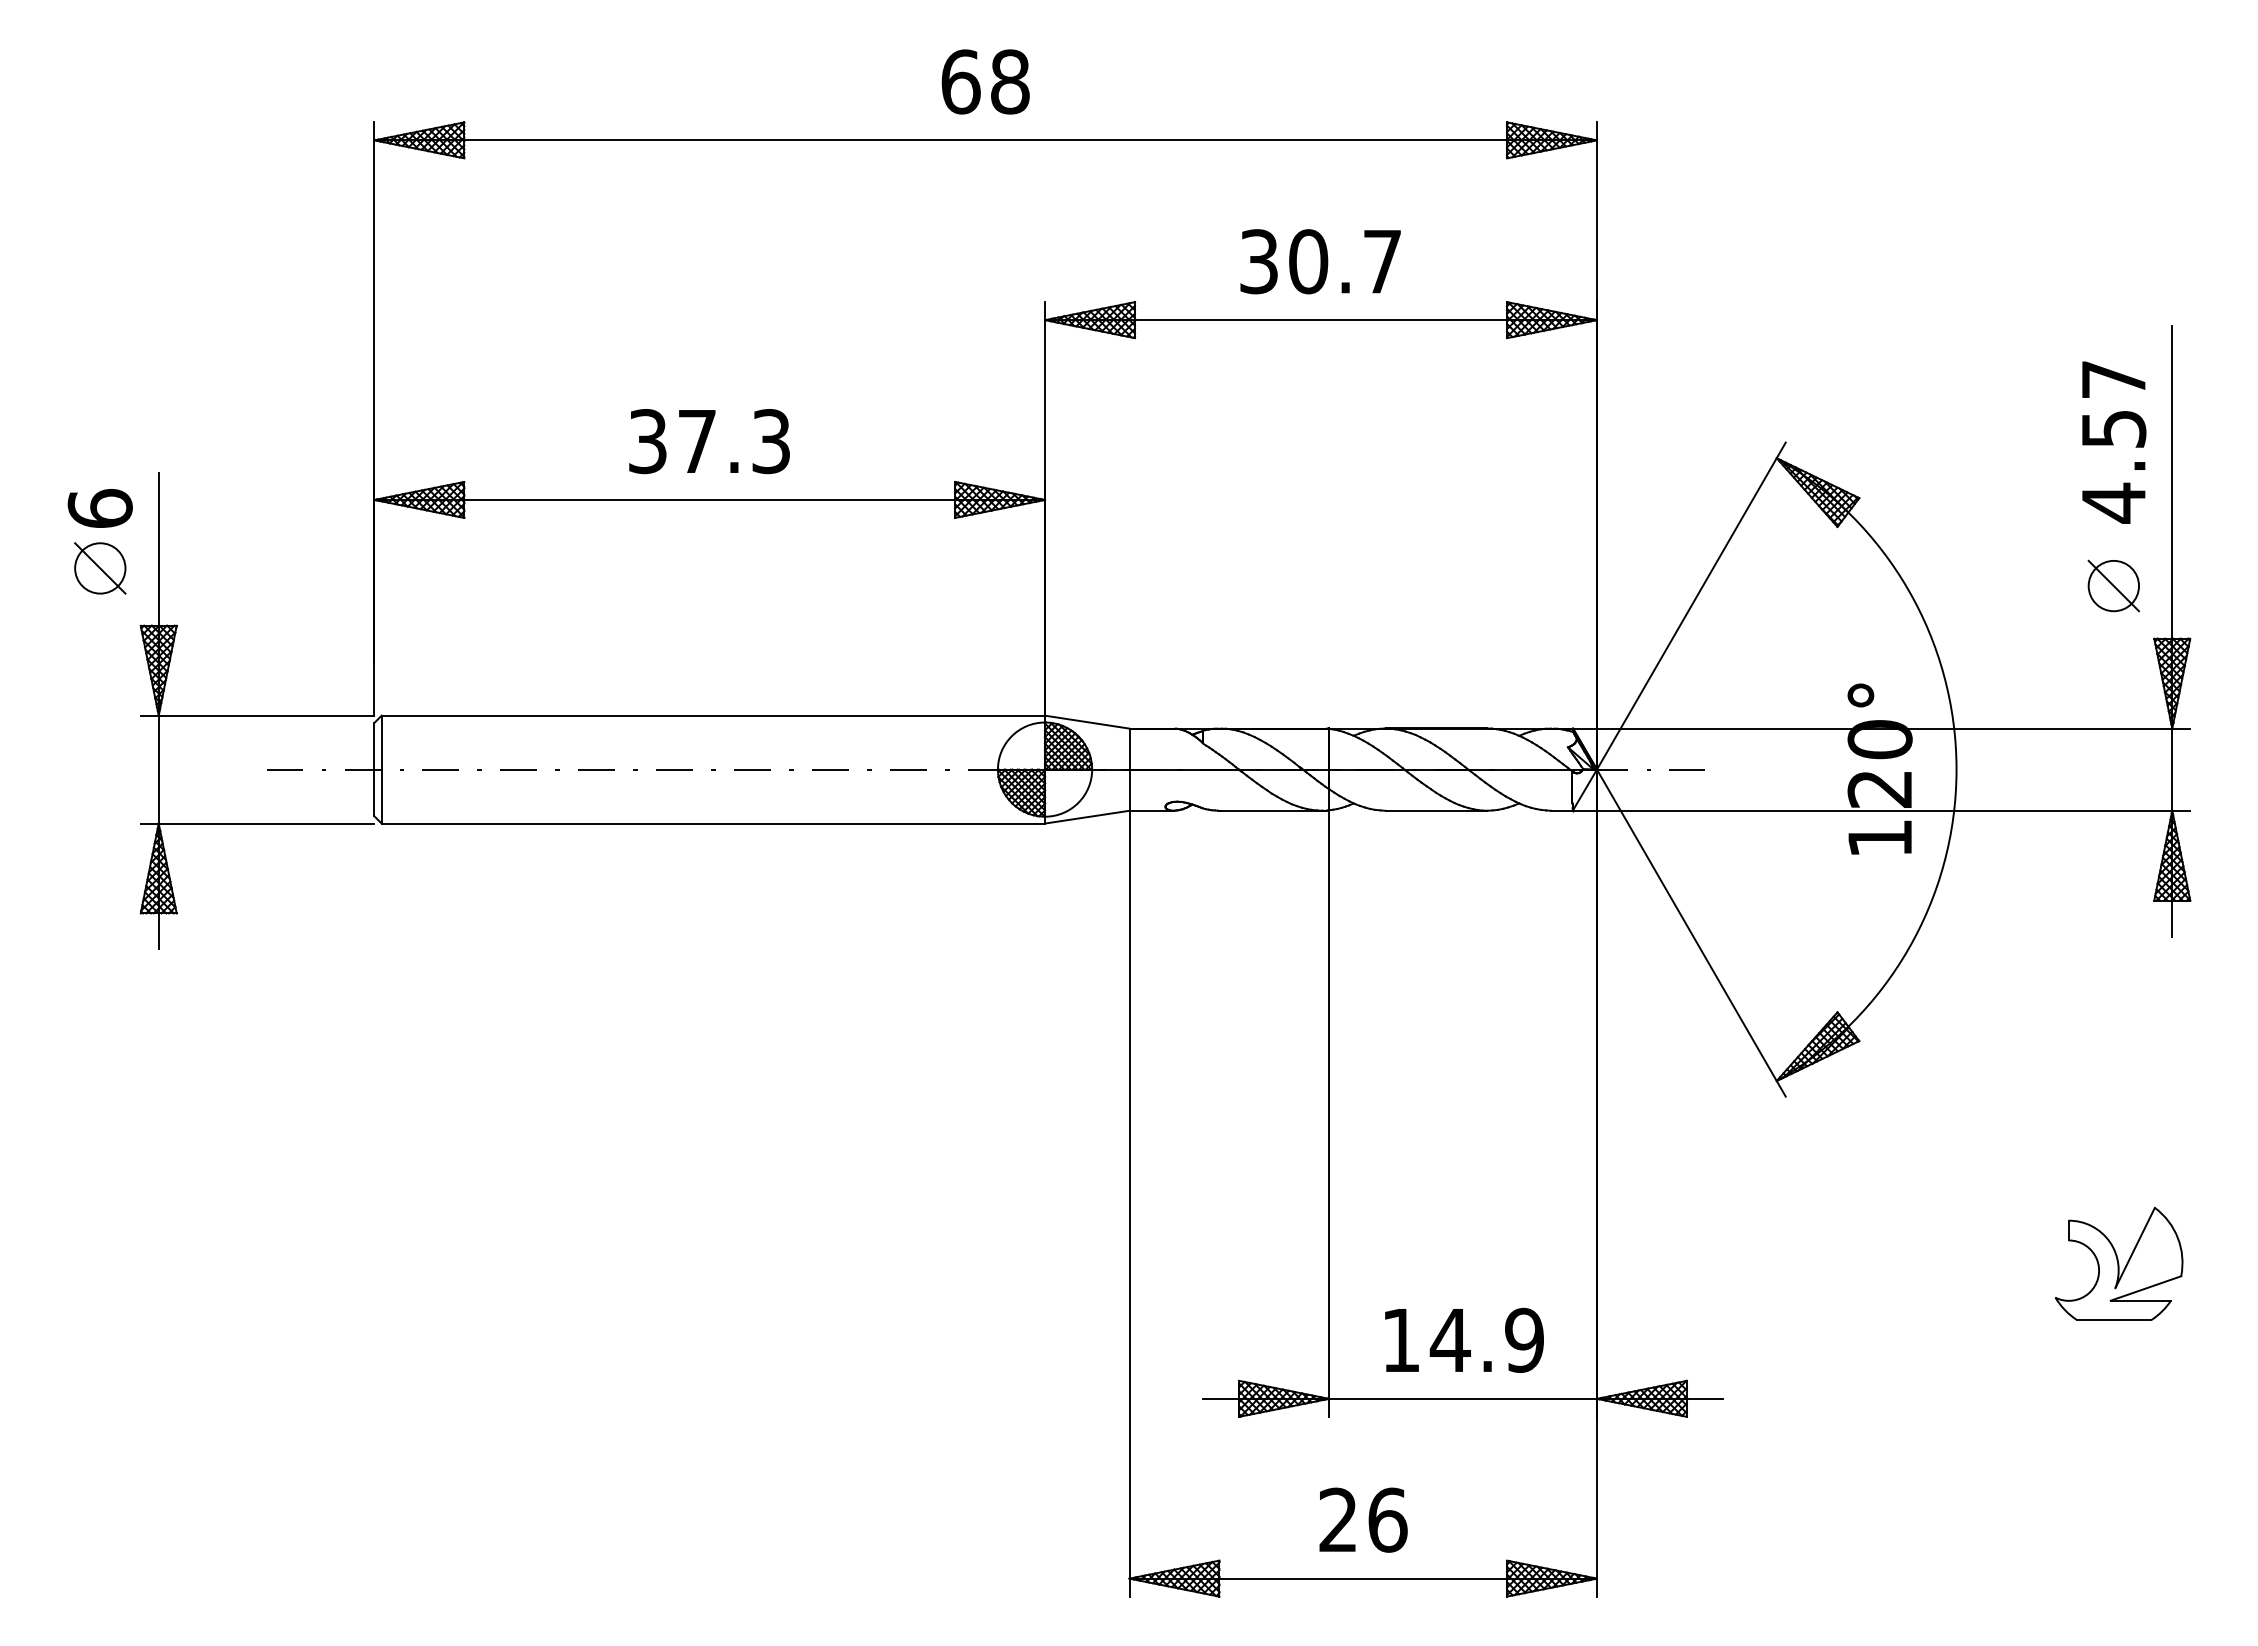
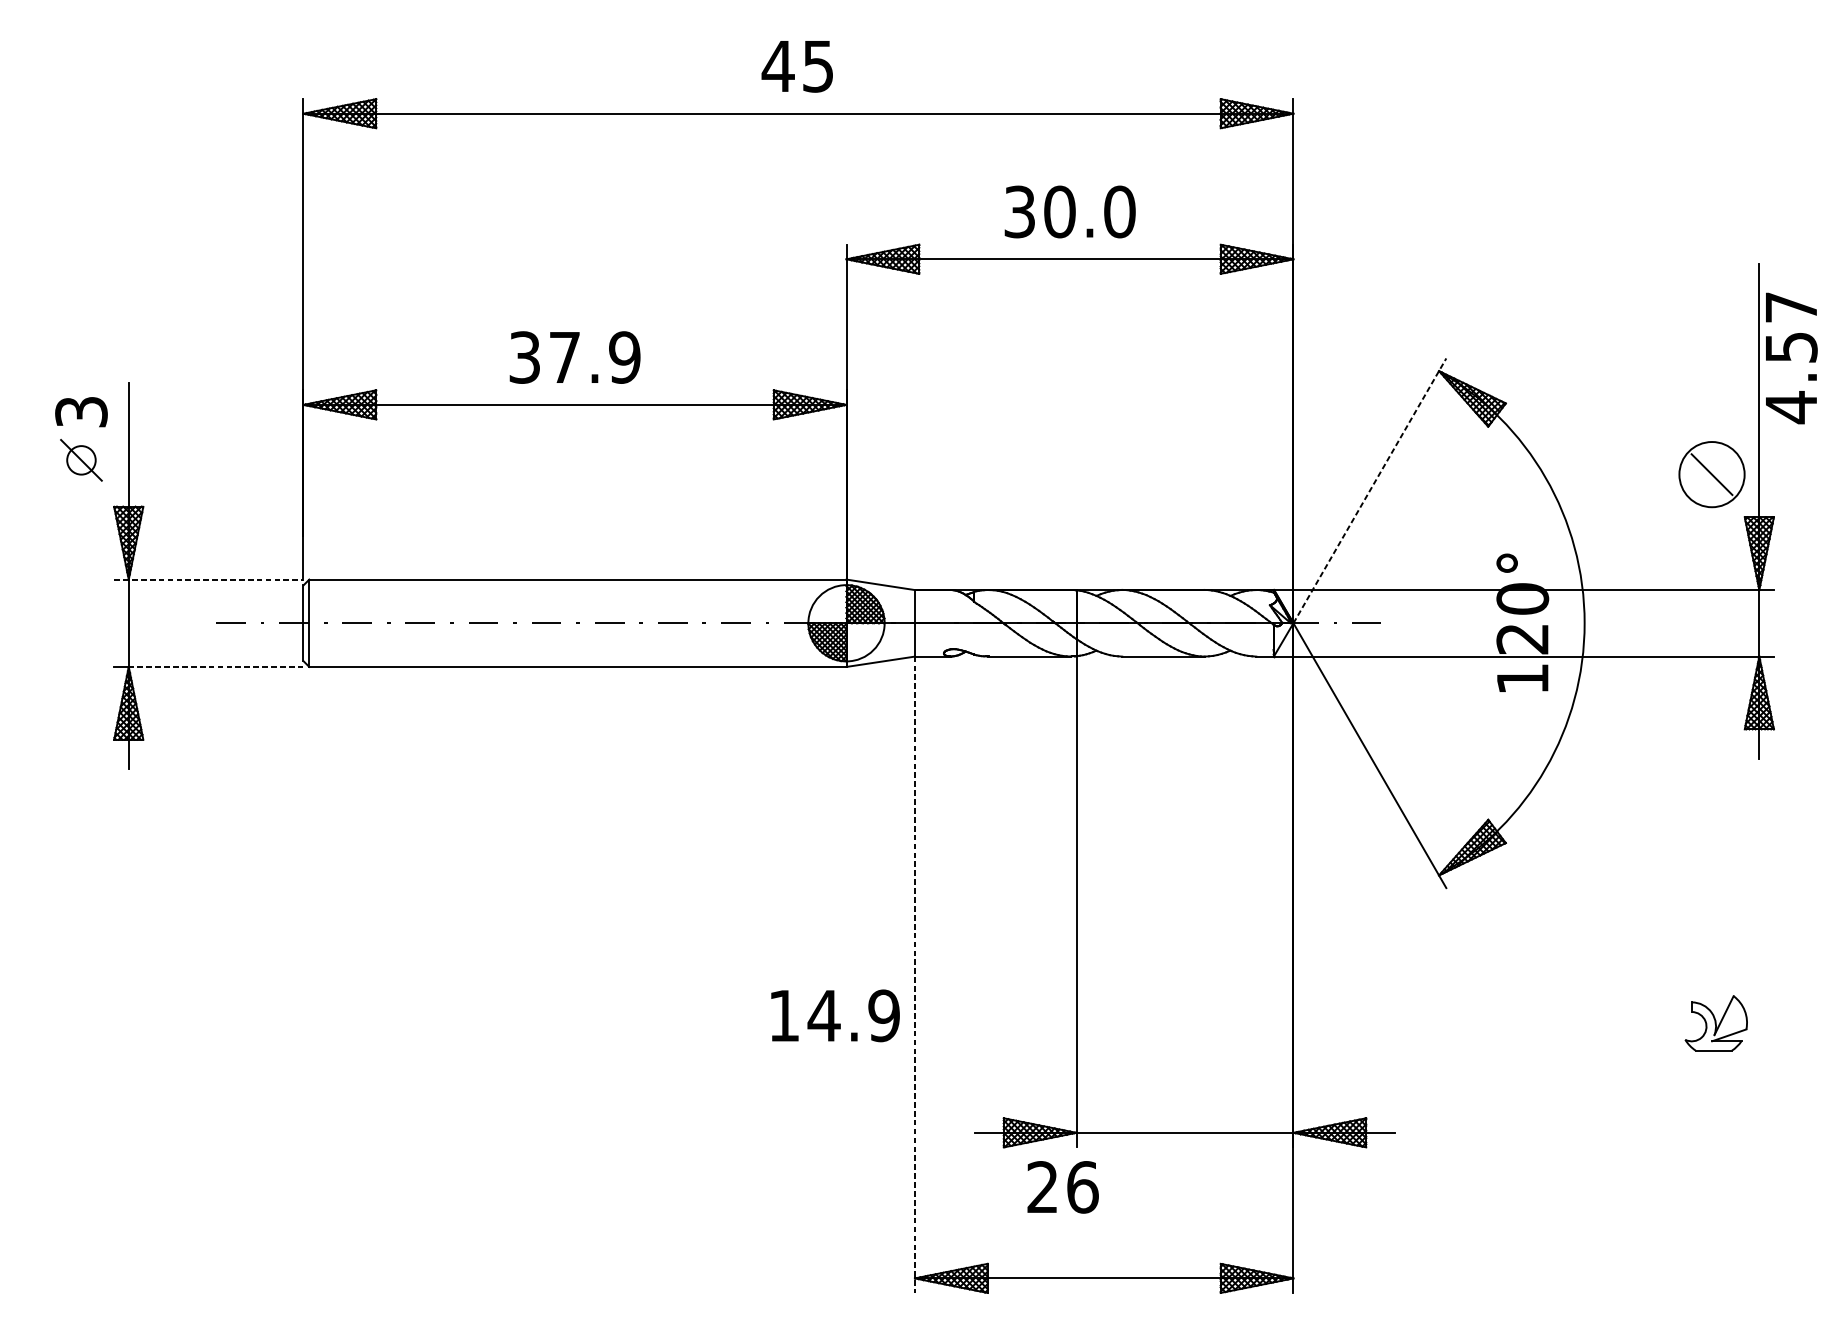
text: (984, 81) -> (797, 66), 68 -> 45
text: (1382, 261) -> (1119, 211), 30.7 -> 30.0
text: (770, 441) -> (624, 357), 37.3 -> 37.9
text: (2114, 442) -> (1791, 358), moved
text: (99, 508) -> (80, 411), 6 -> 3
circle: (100, 568) -> (81, 460), size x0.7
circle: (2113, 585) -> (1711, 474), size x1.6
line: (1691, 606) -> (1370, 491), solid -> dashed
line: (257, 715) -> (208, 579), solid -> dashed
line: (266, 823) -> (216, 666), solid -> dashed
line: (1129, 1203) -> (914, 974), solid -> dashed
part: (2118, 1263) -> (1715, 1023), size x0.6
text: (1464, 1339) -> (835, 1015), moved
text: (1363, 1519) -> (1063, 1186), moved

